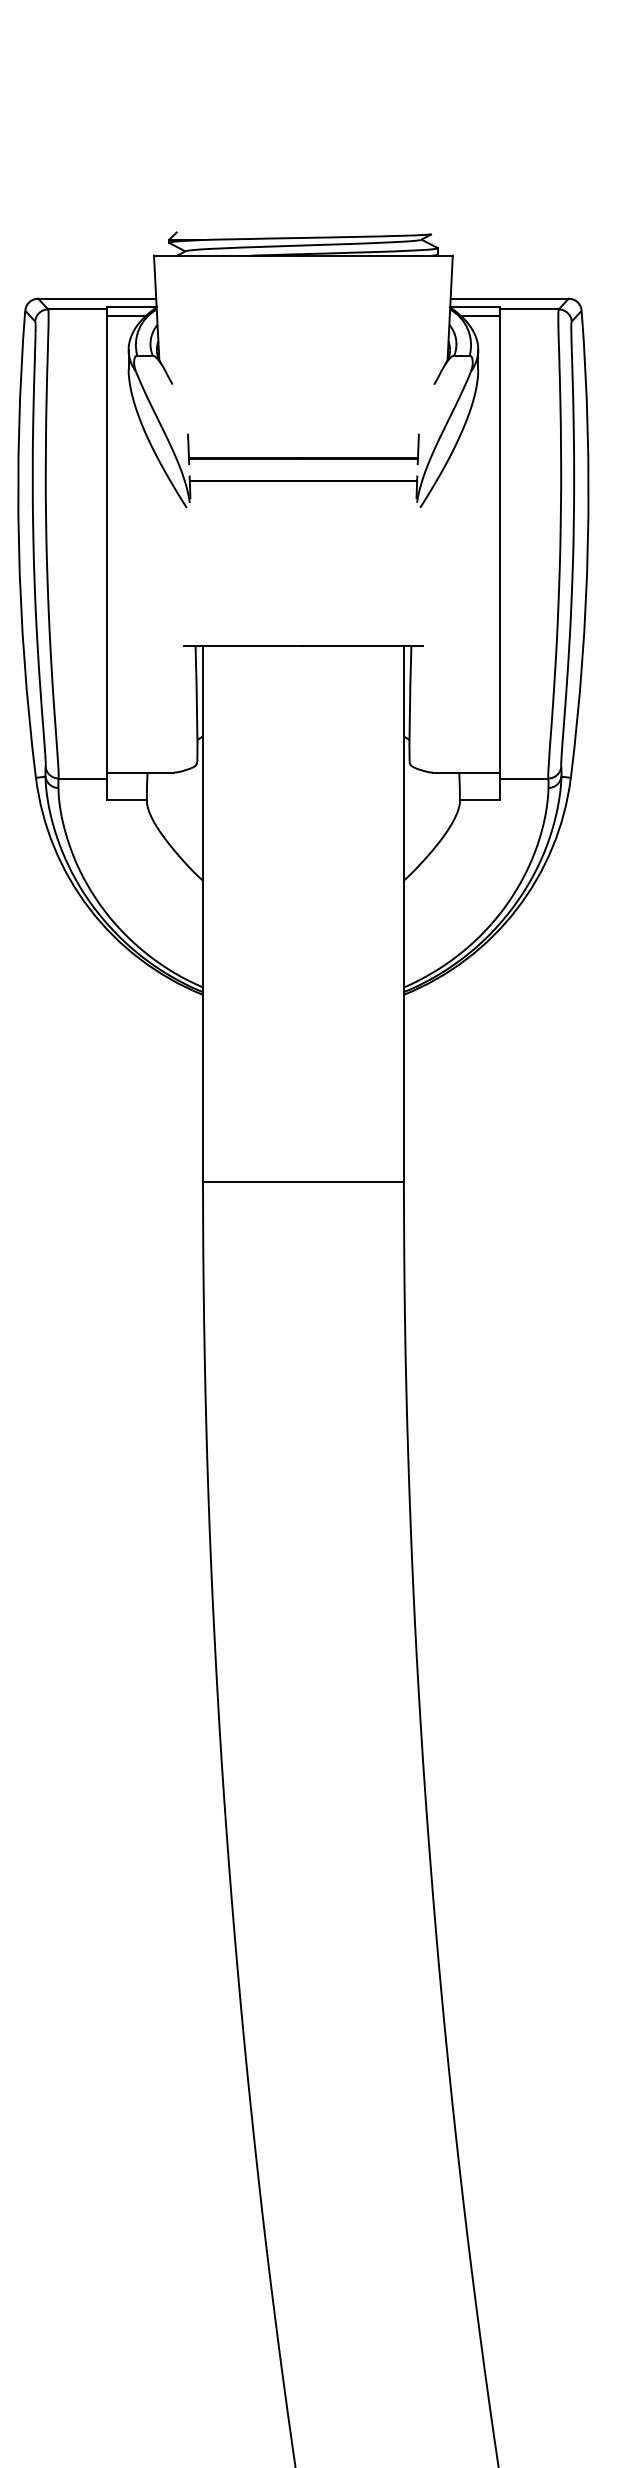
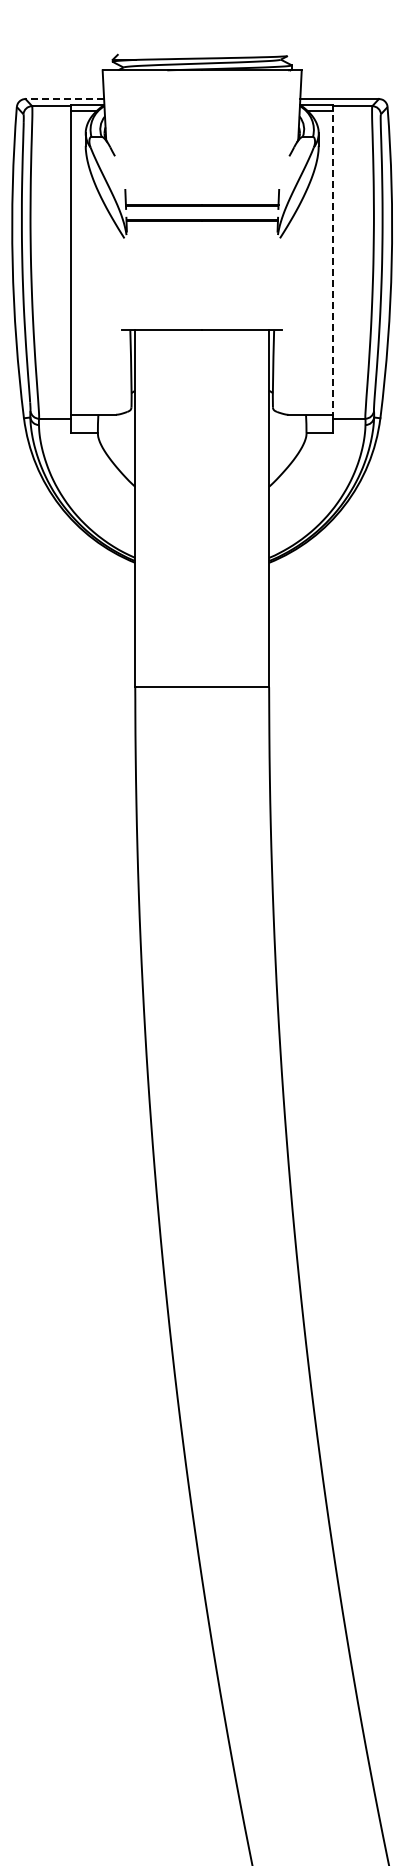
line: (96, 299) -> (64, 99), solid -> dashed
line: (500, 542) -> (333, 261), solid -> dashed

